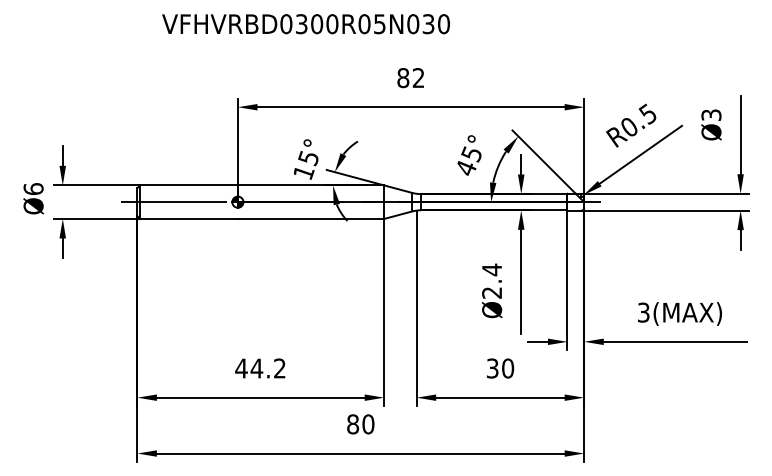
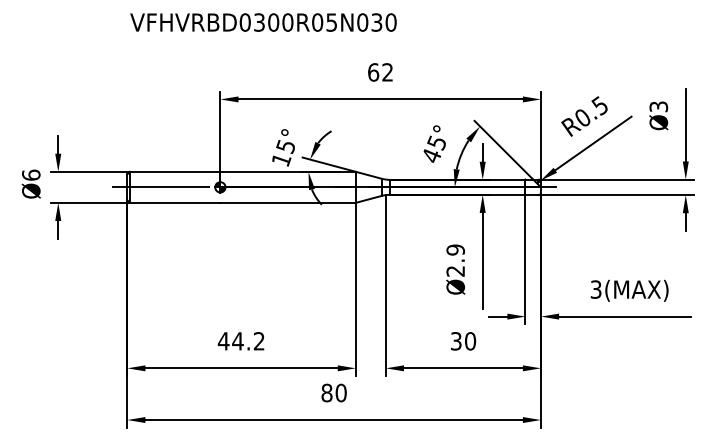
text: (306, 24) -> (263, 22), moved
text: (403, 78) -> (373, 72), 82 -> 62
text: (491, 269) -> (455, 249), Ø2.4 -> Ø2.9

